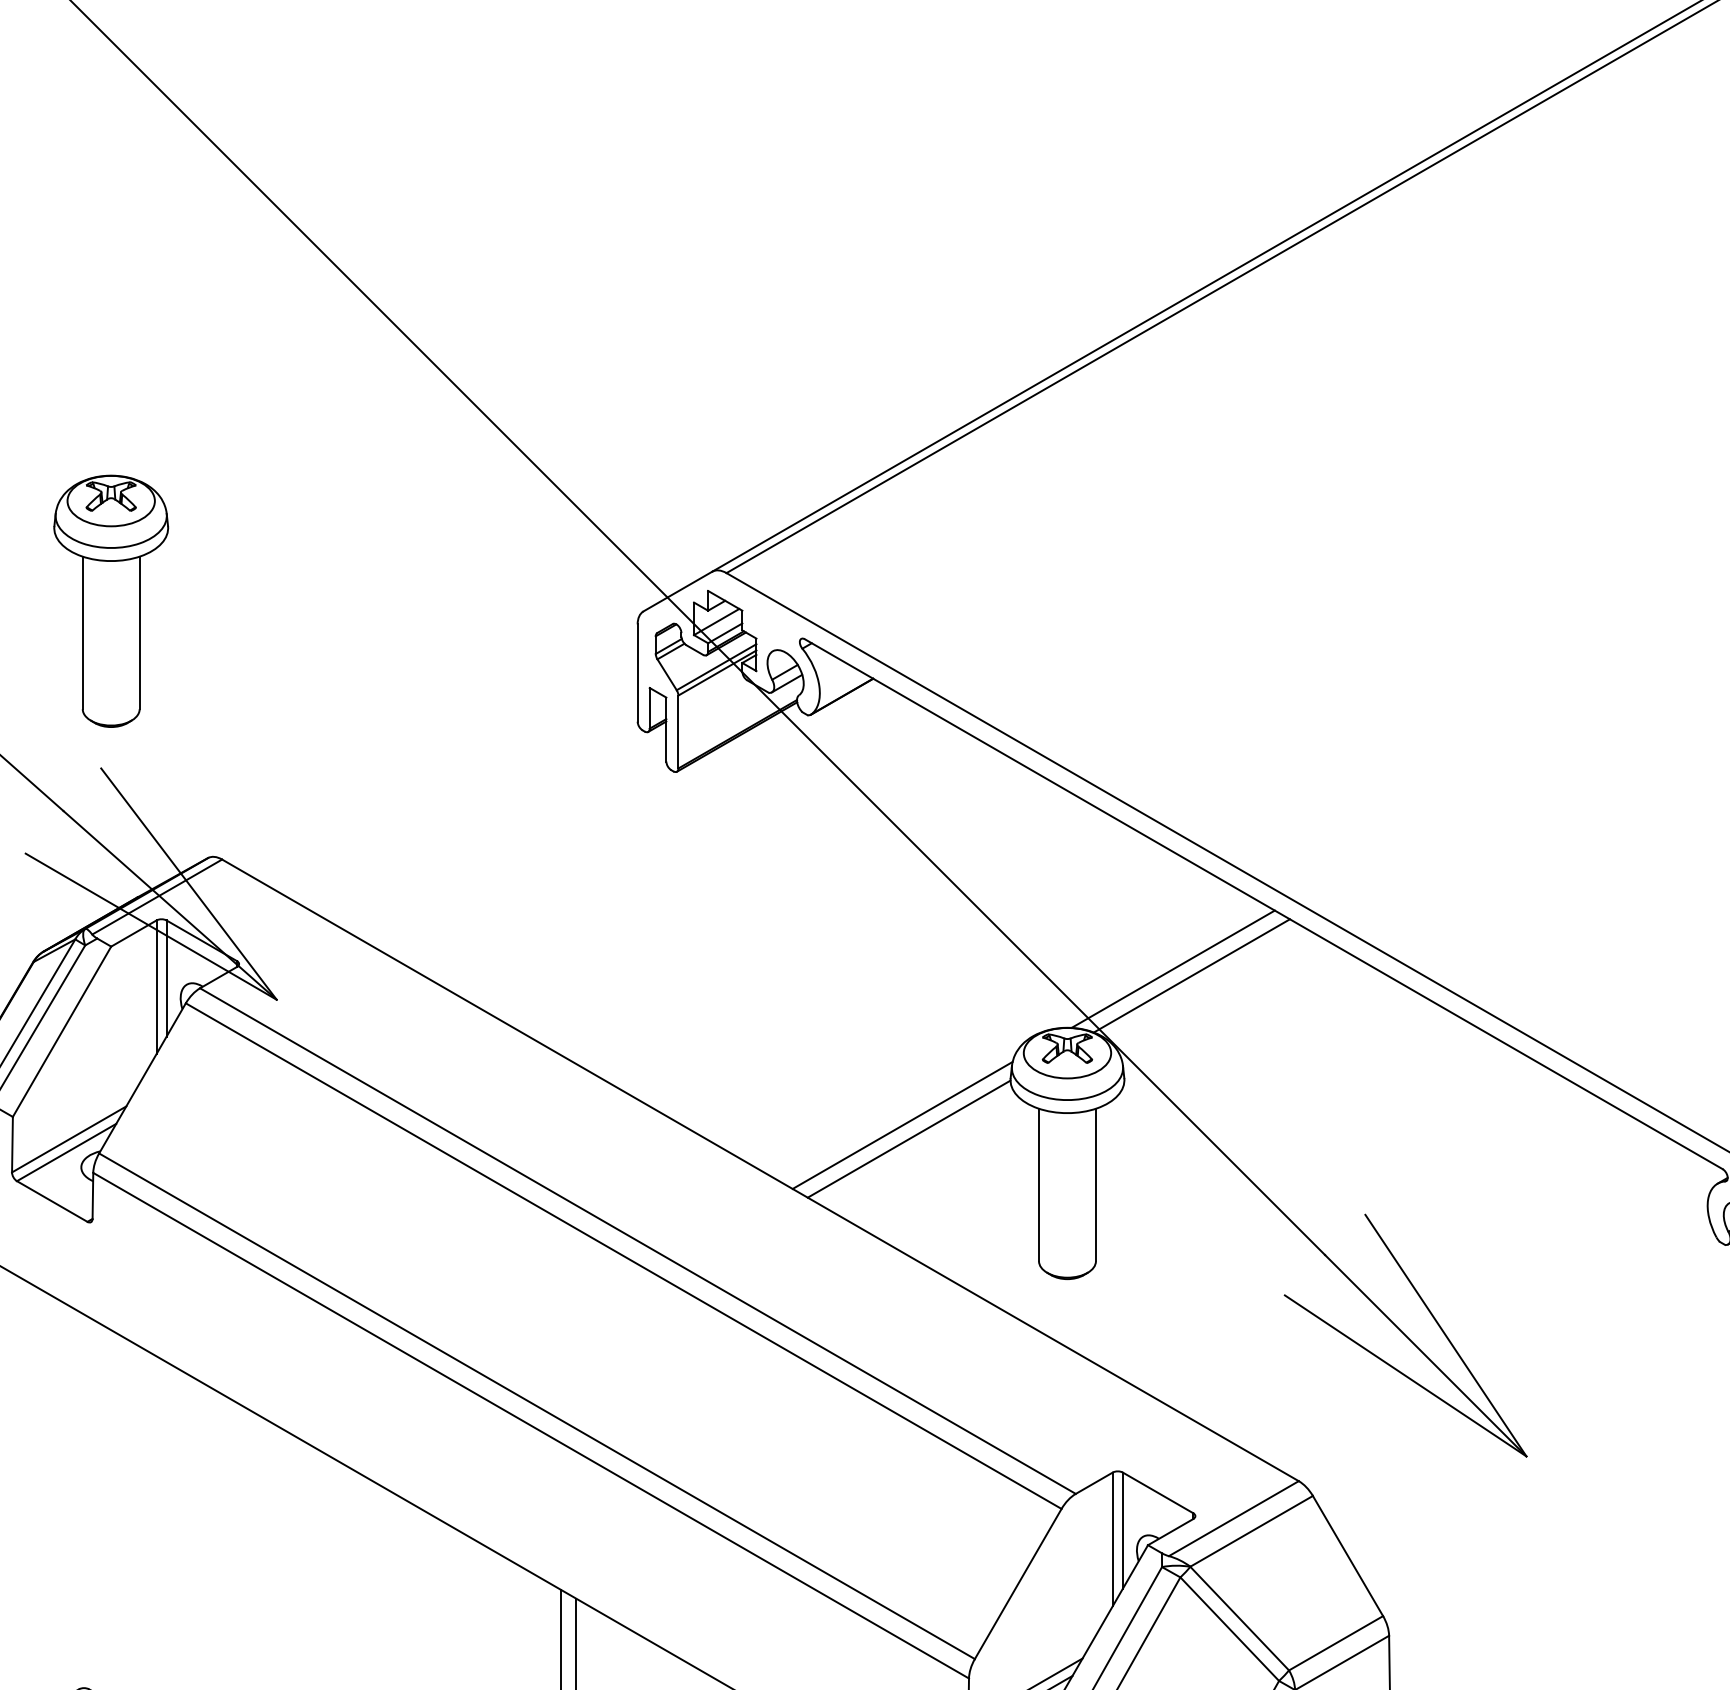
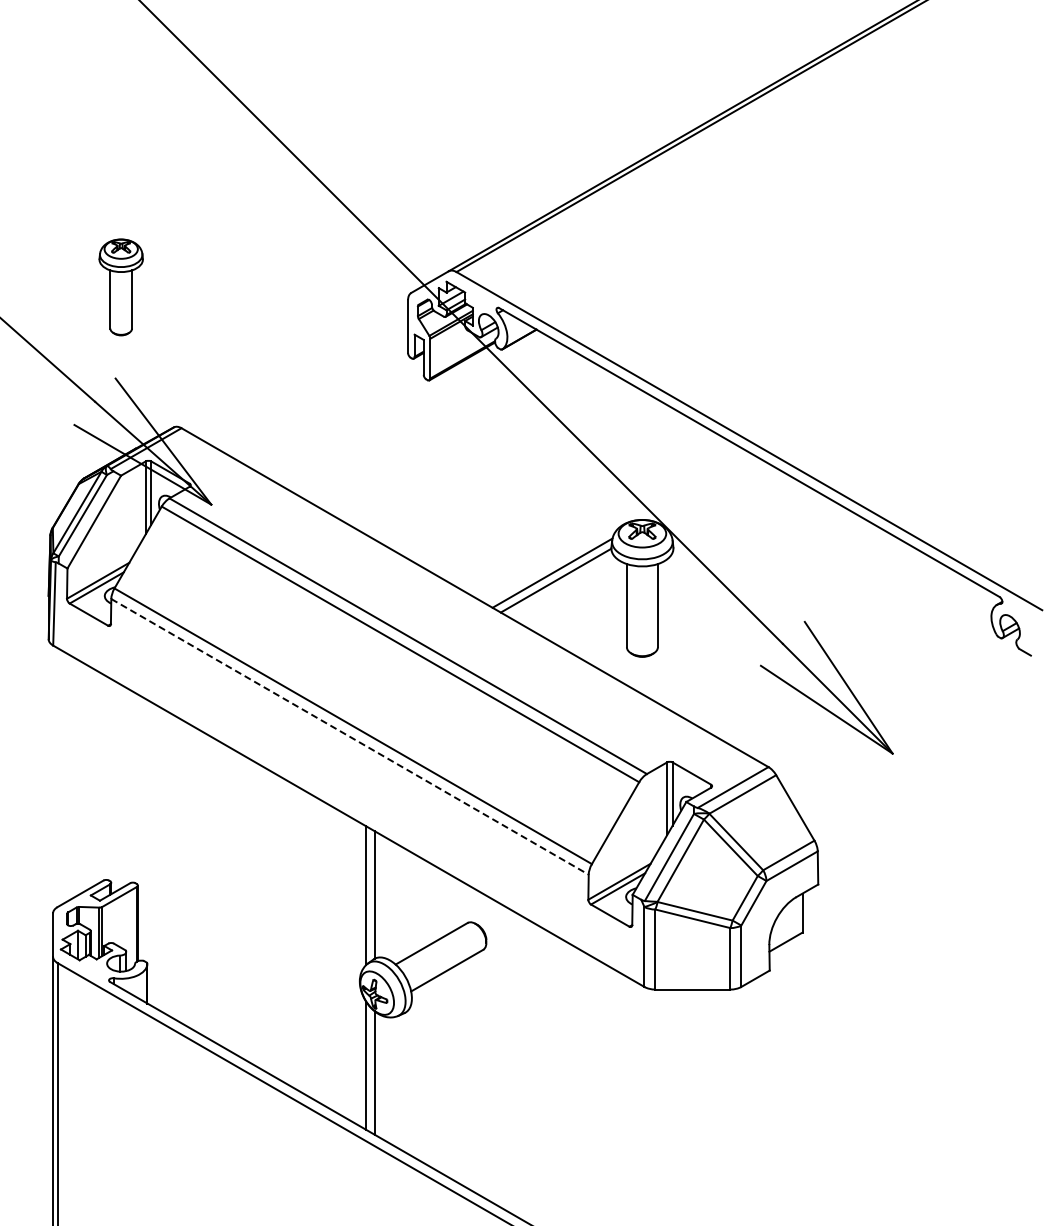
part: (111, 601) -> (121, 287), size x0.7
line: (1172, 970) -> (699, 488), removed
line: (1190, 975) -> (709, 491), removed
line: (532, 1425) -> (350, 736), solid -> dashed

